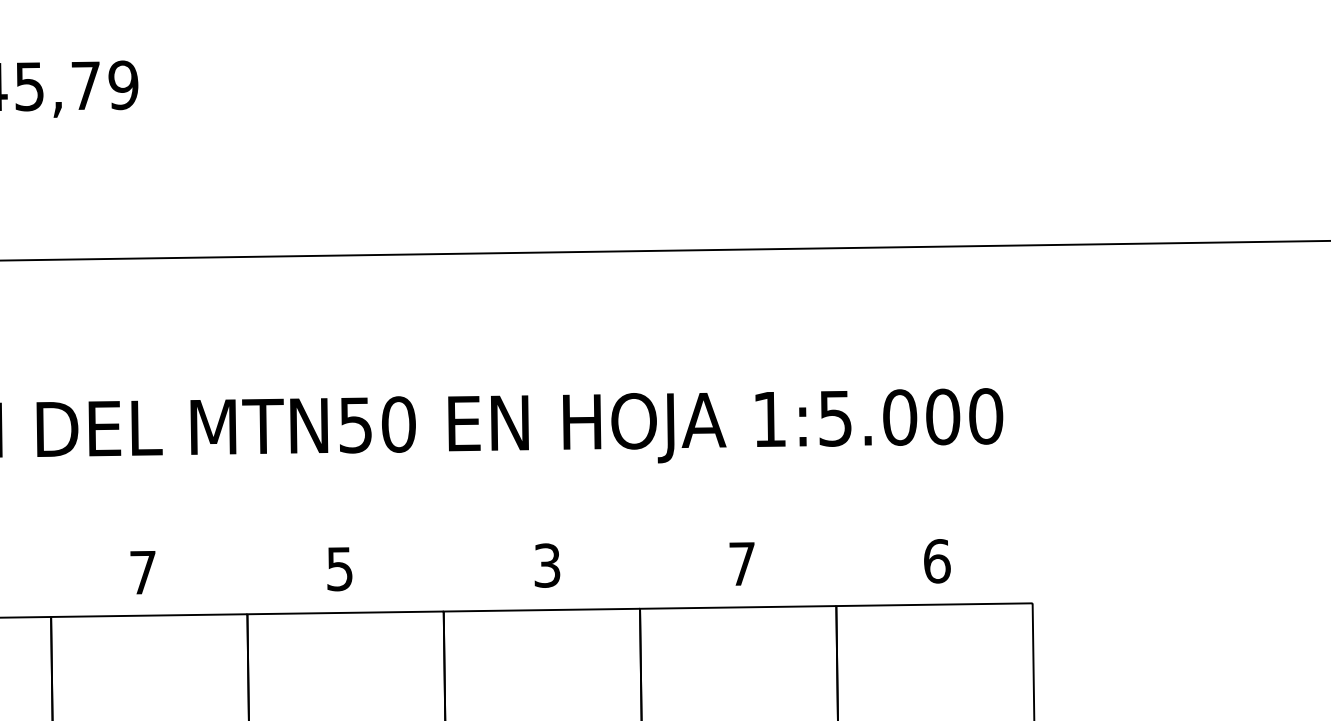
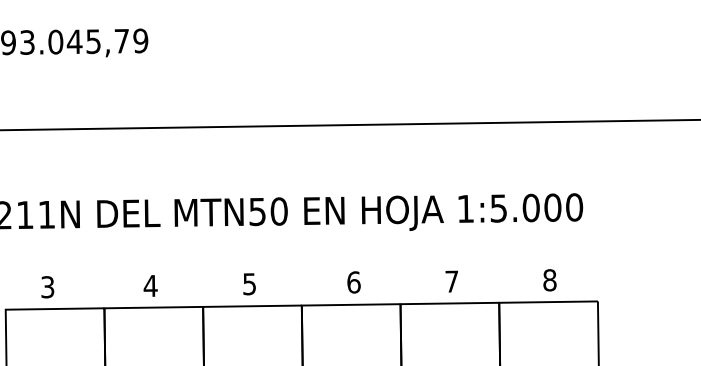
text: (936, 561) -> (549, 280), 6 -> 8
text: (546, 565) -> (353, 282), 3 -> 6
text: (142, 571) -> (150, 285), 7 -> 4

